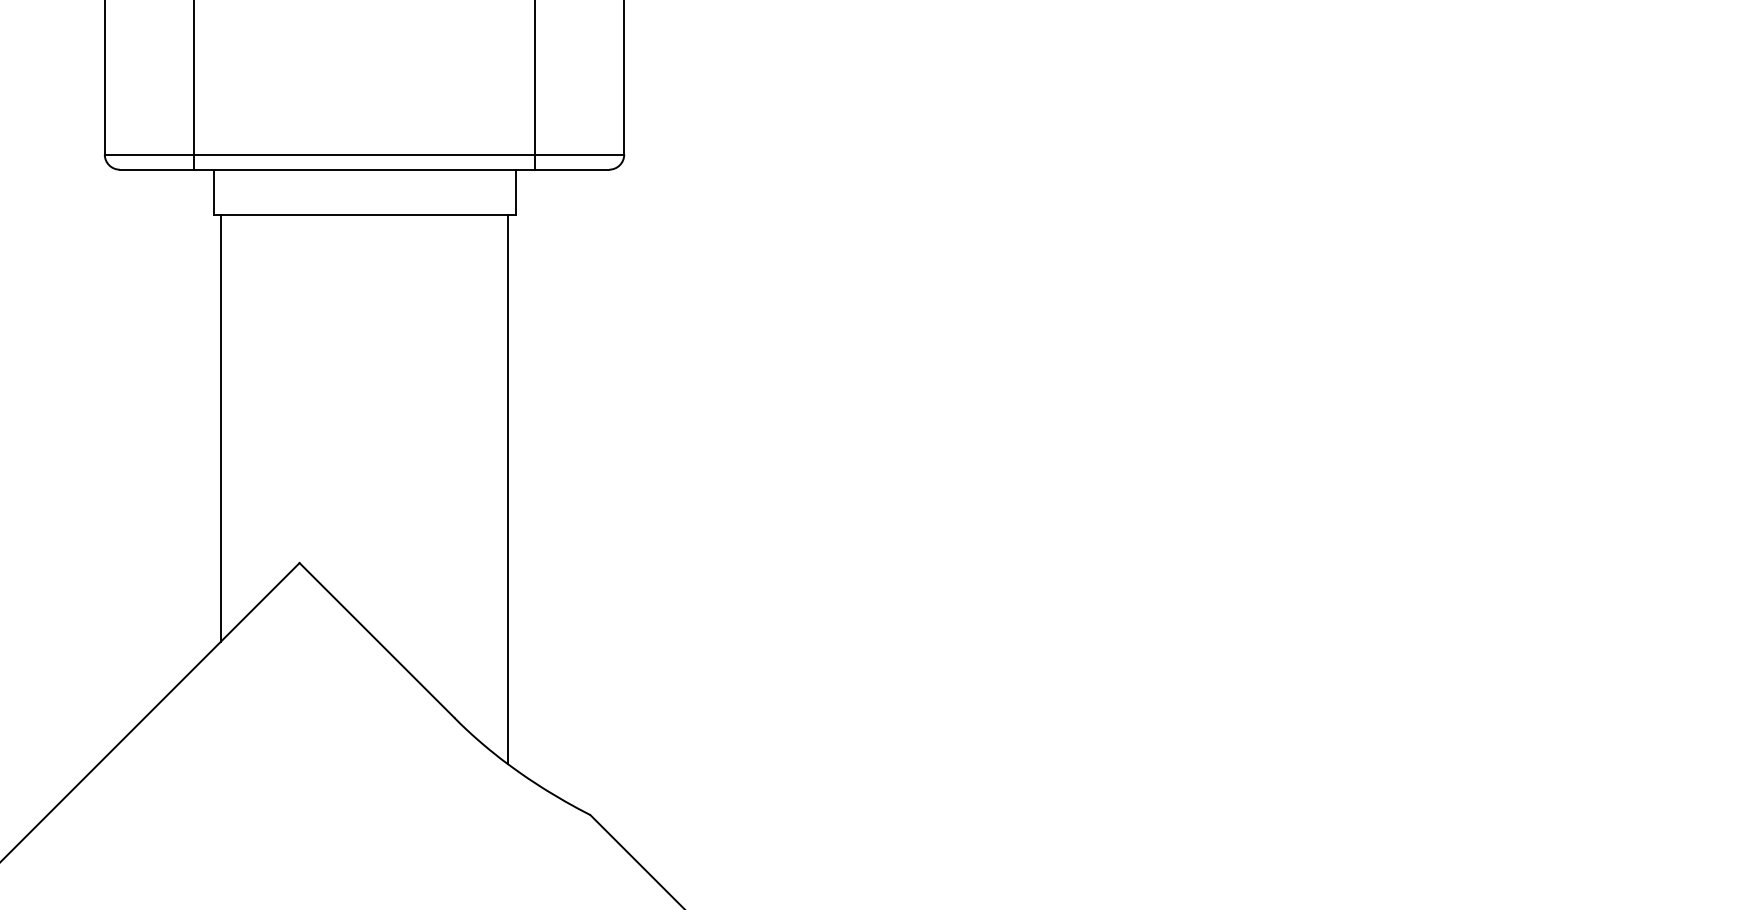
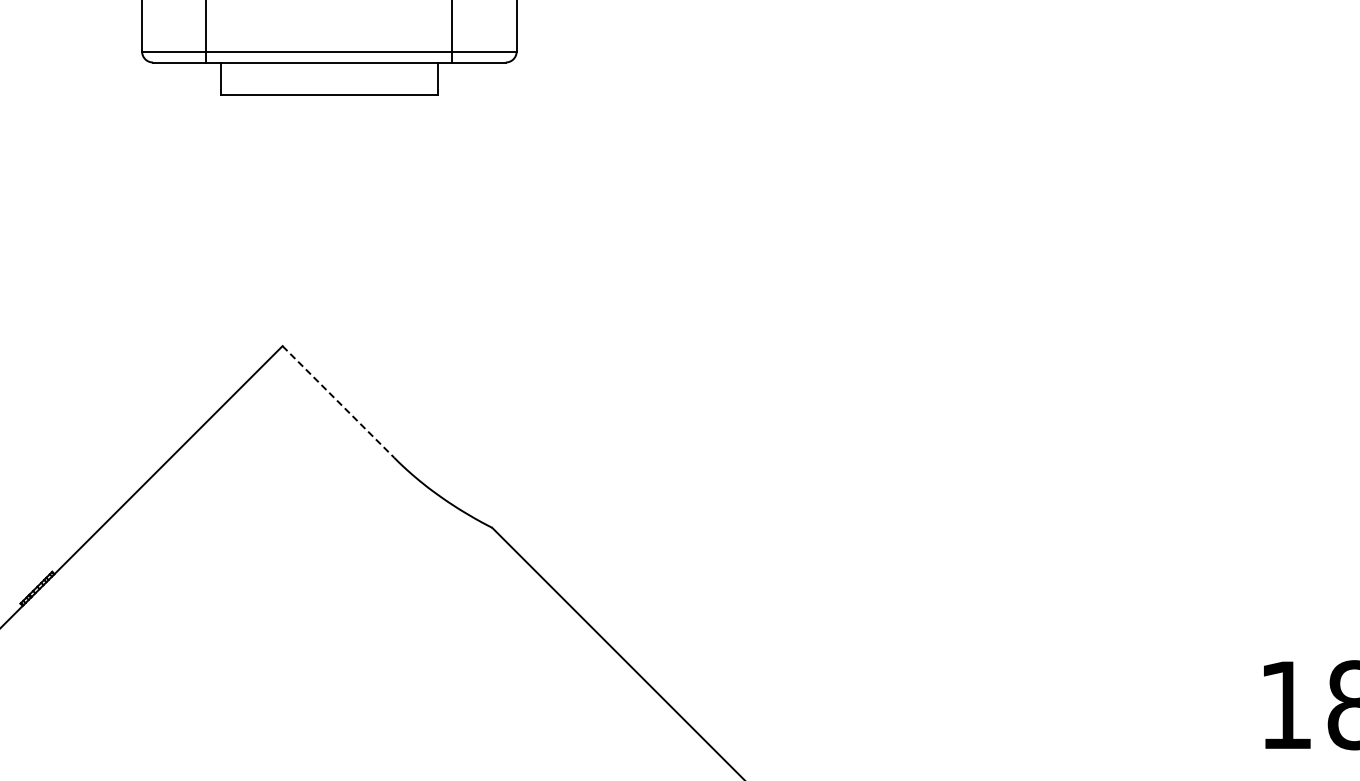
line: (220, 427) -> (225, 248), removed
line: (507, 490) -> (432, 293), removed
line: (377, 639) -> (338, 401), solid -> dashed

